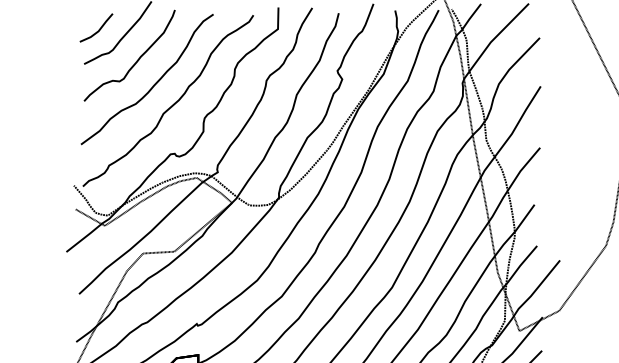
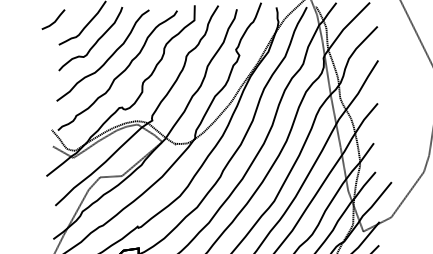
part: (96, 27) -> (53, 19), moved

